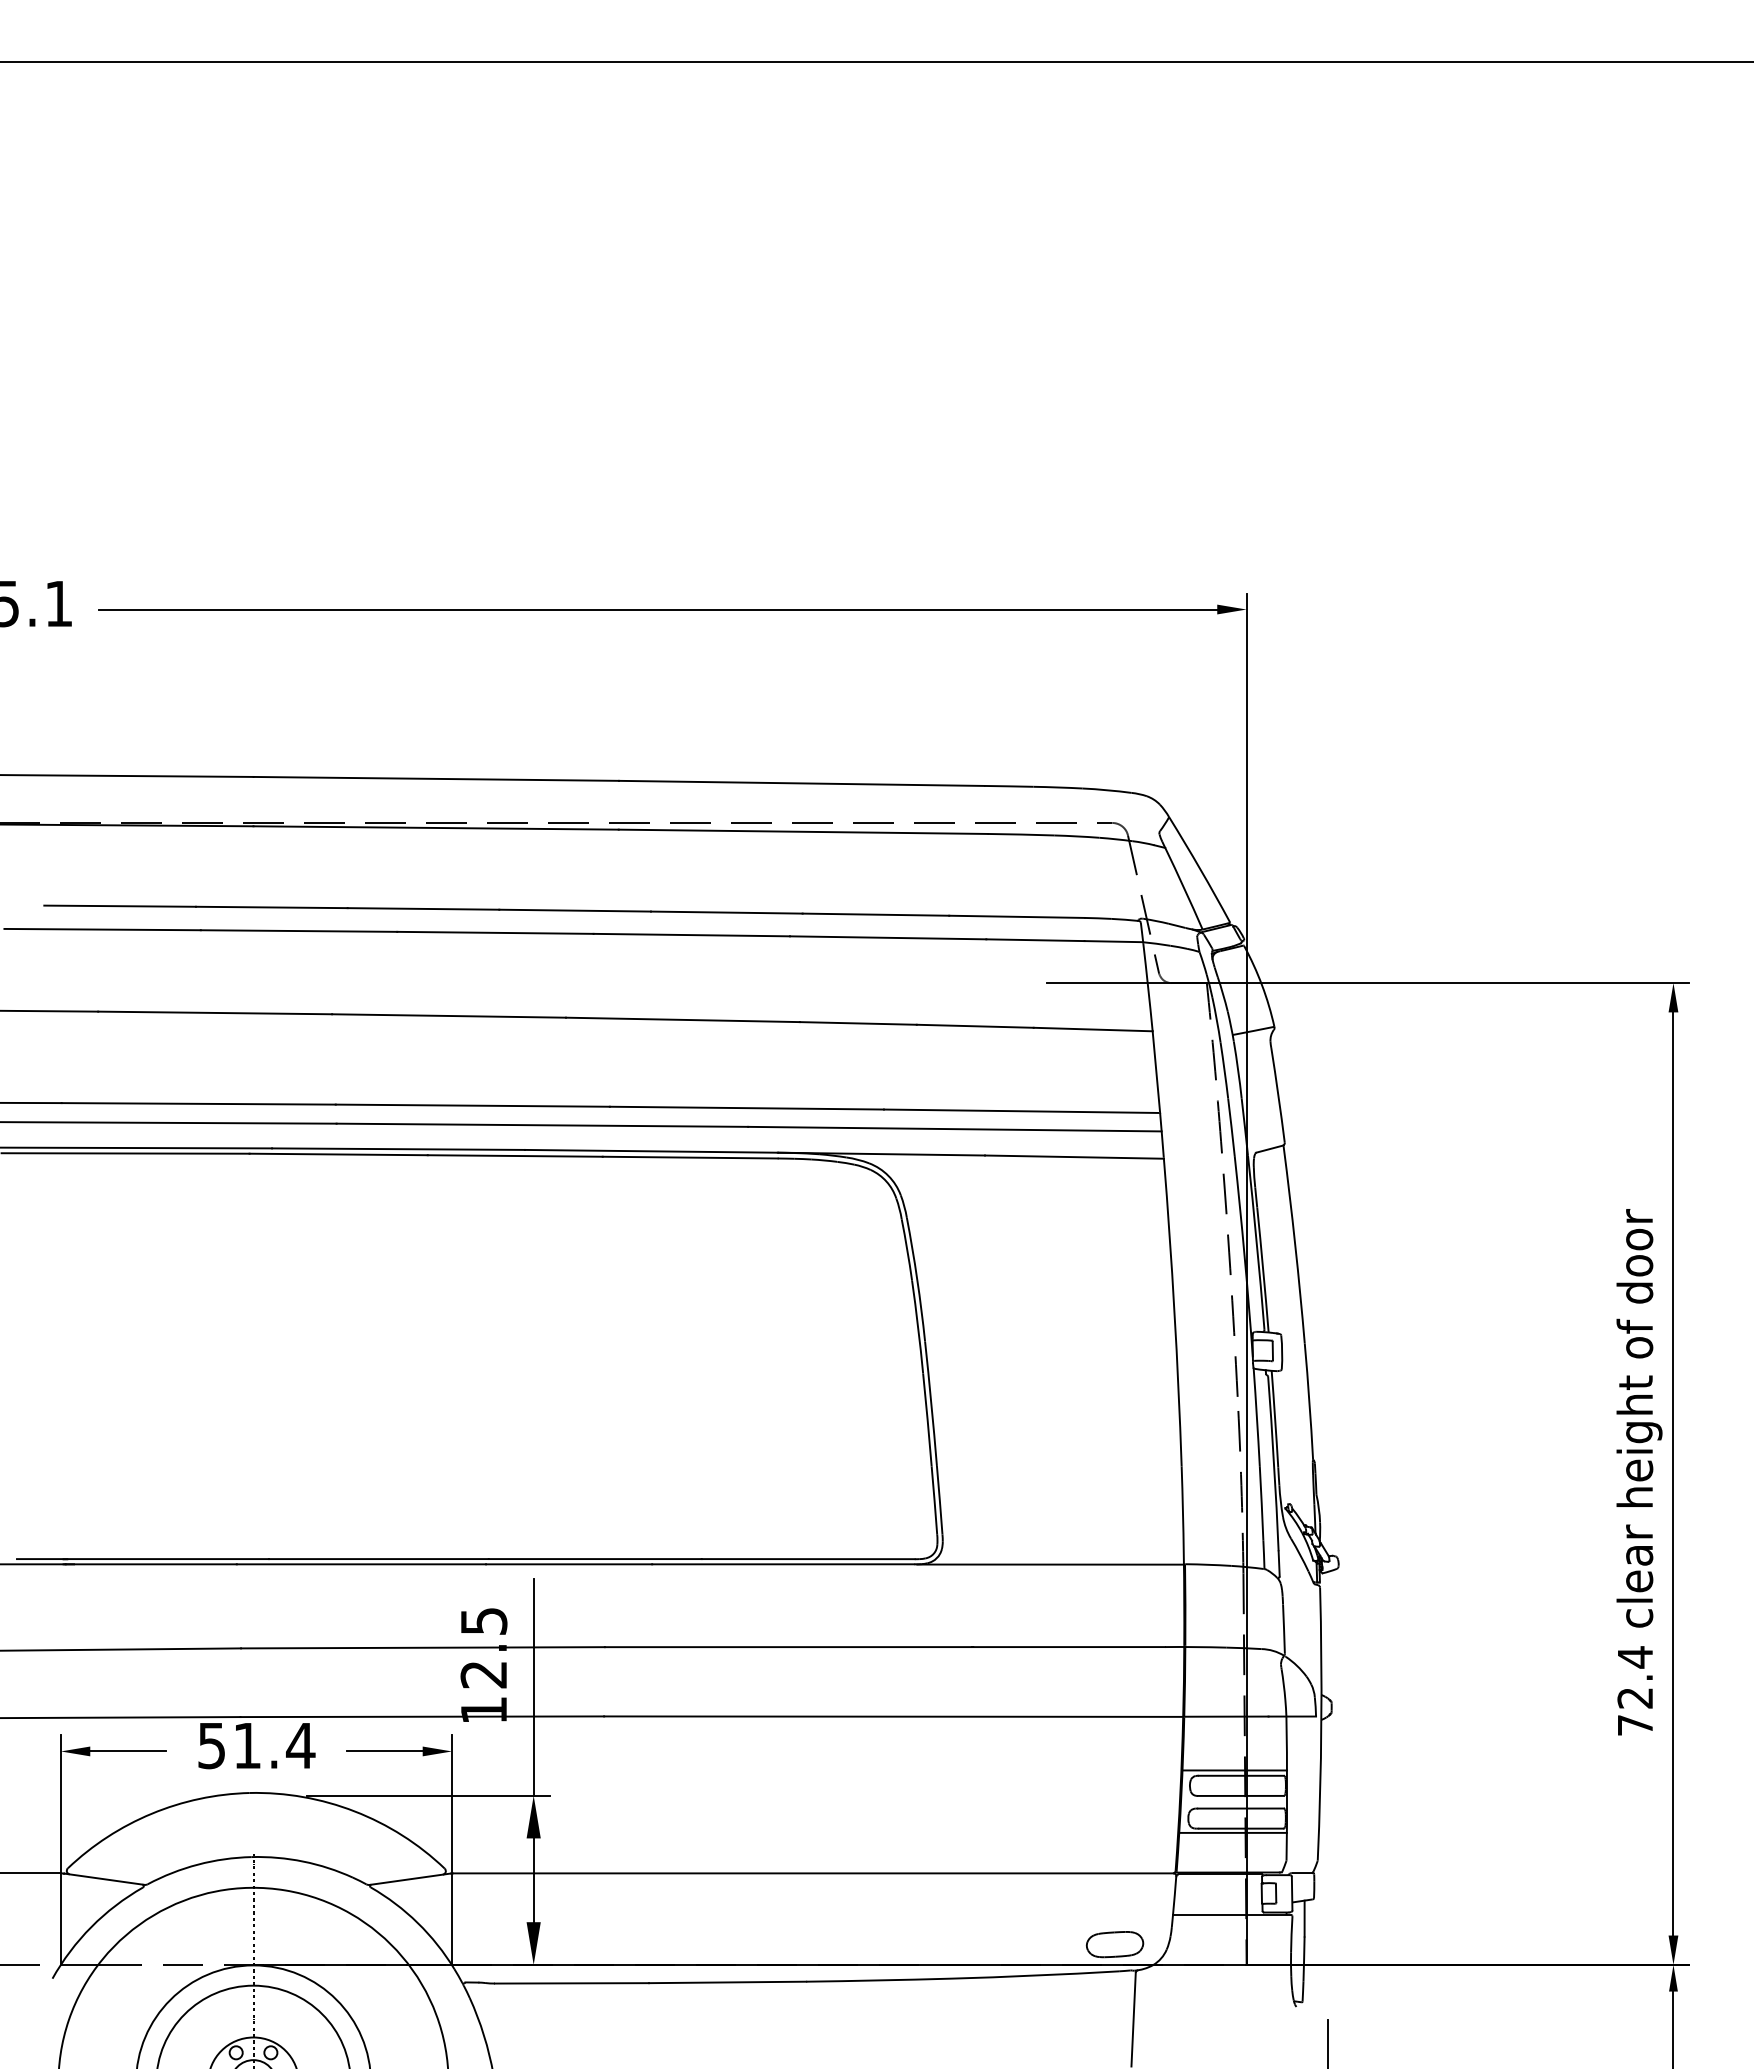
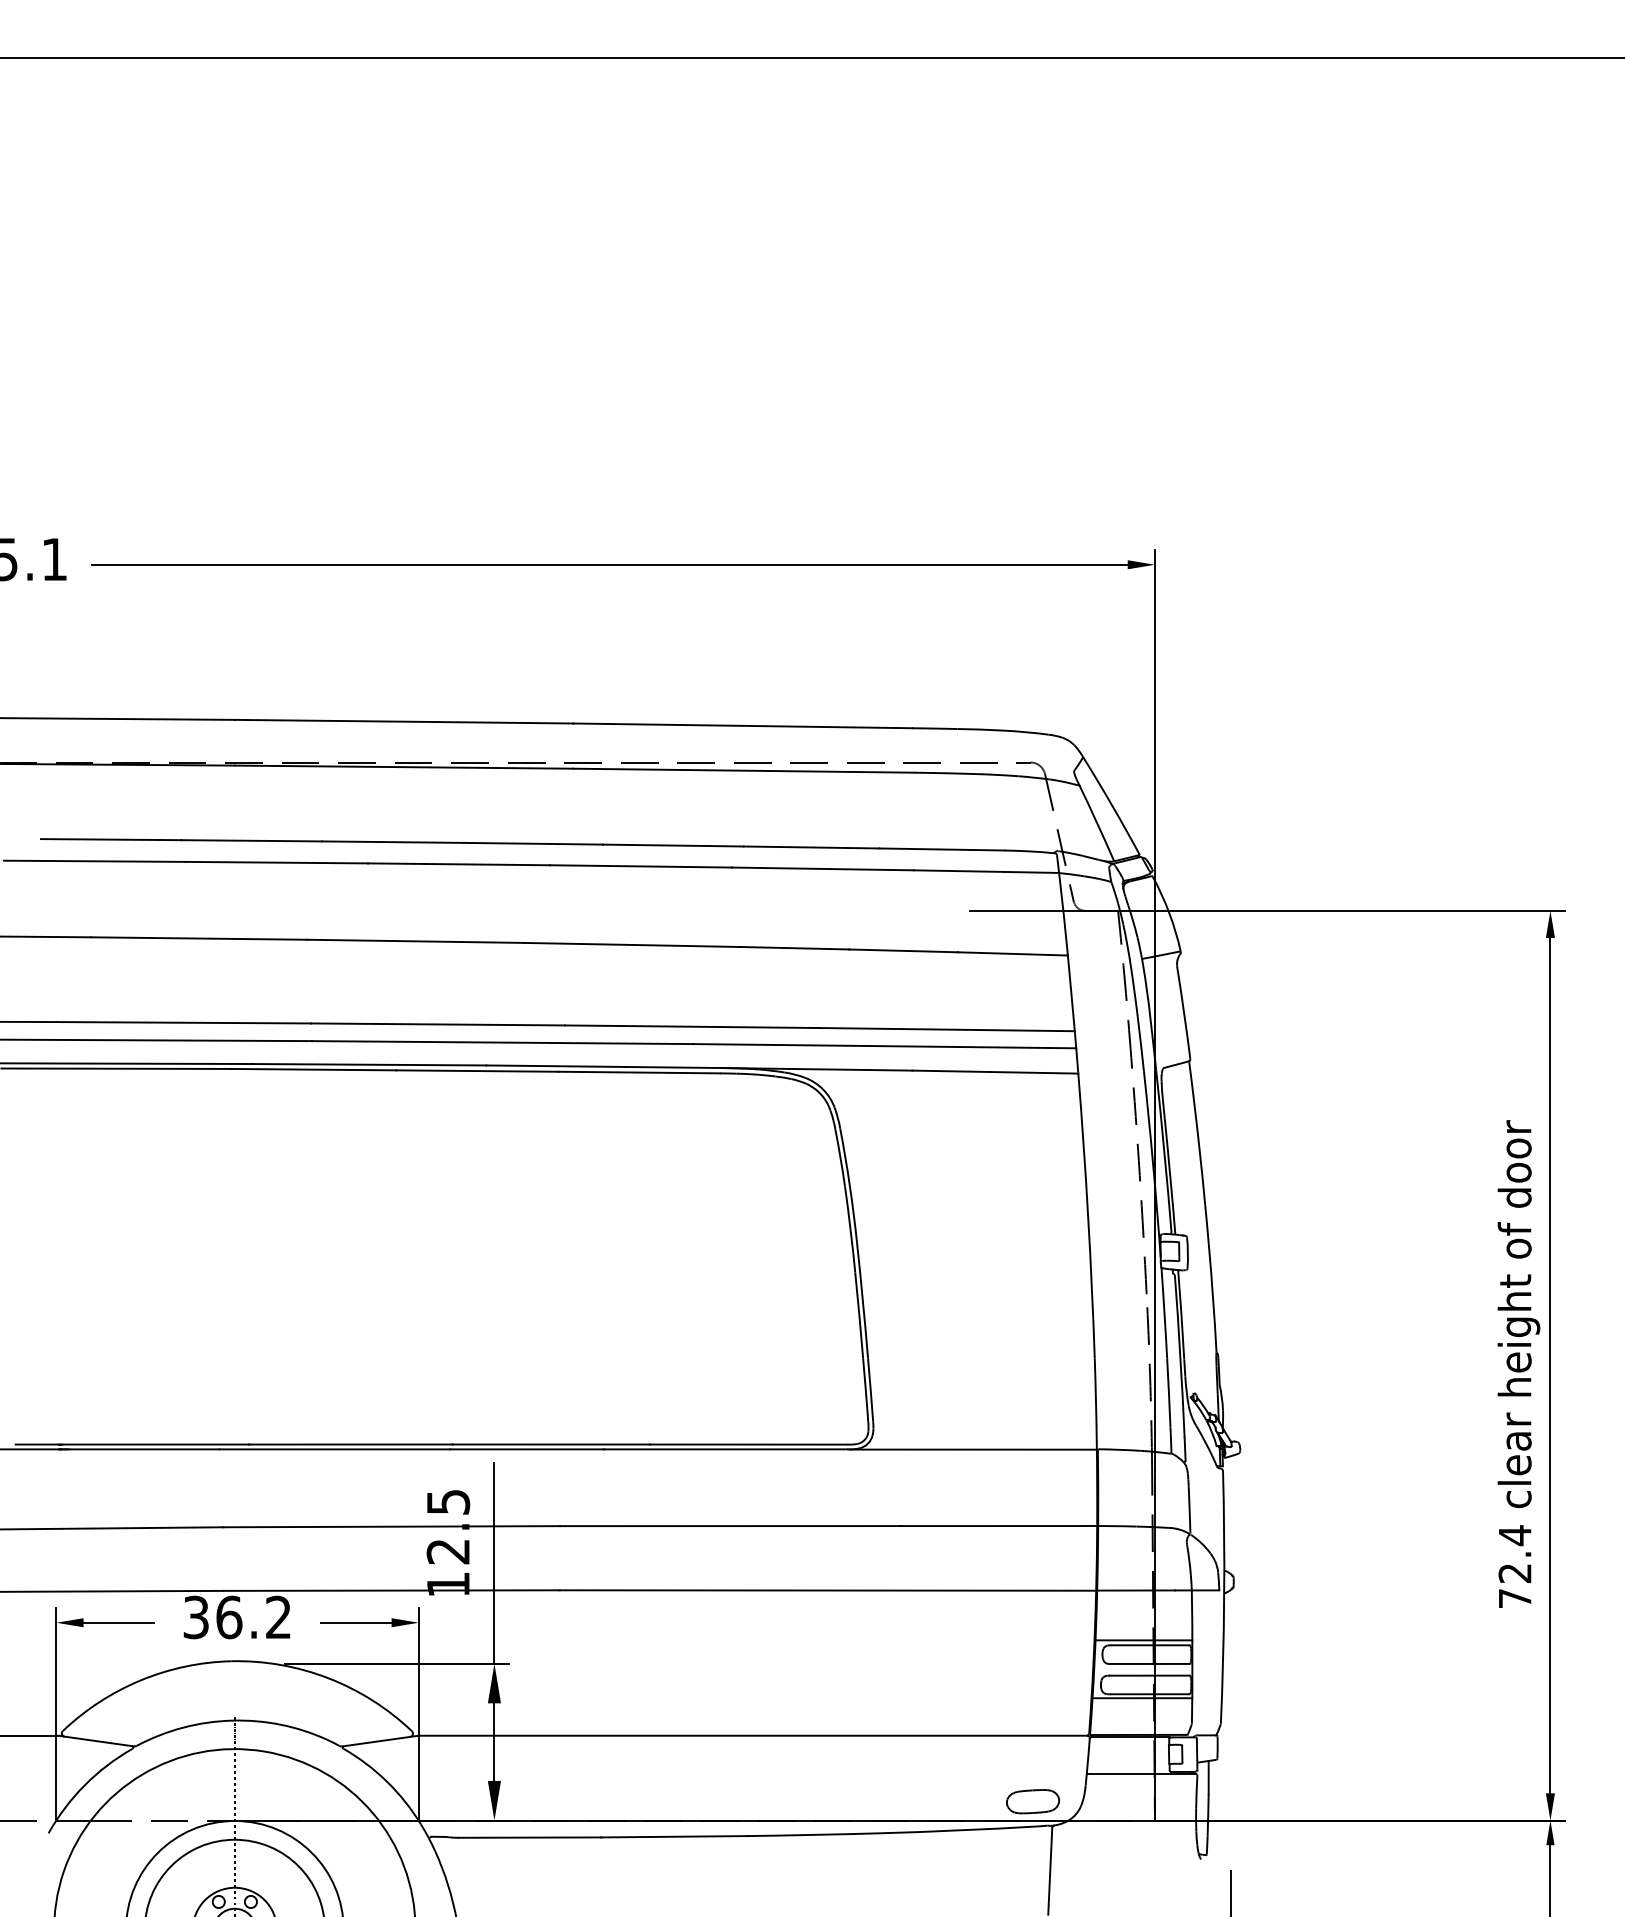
text: (256, 1745) -> (237, 1617), 51.4 -> 36.2

